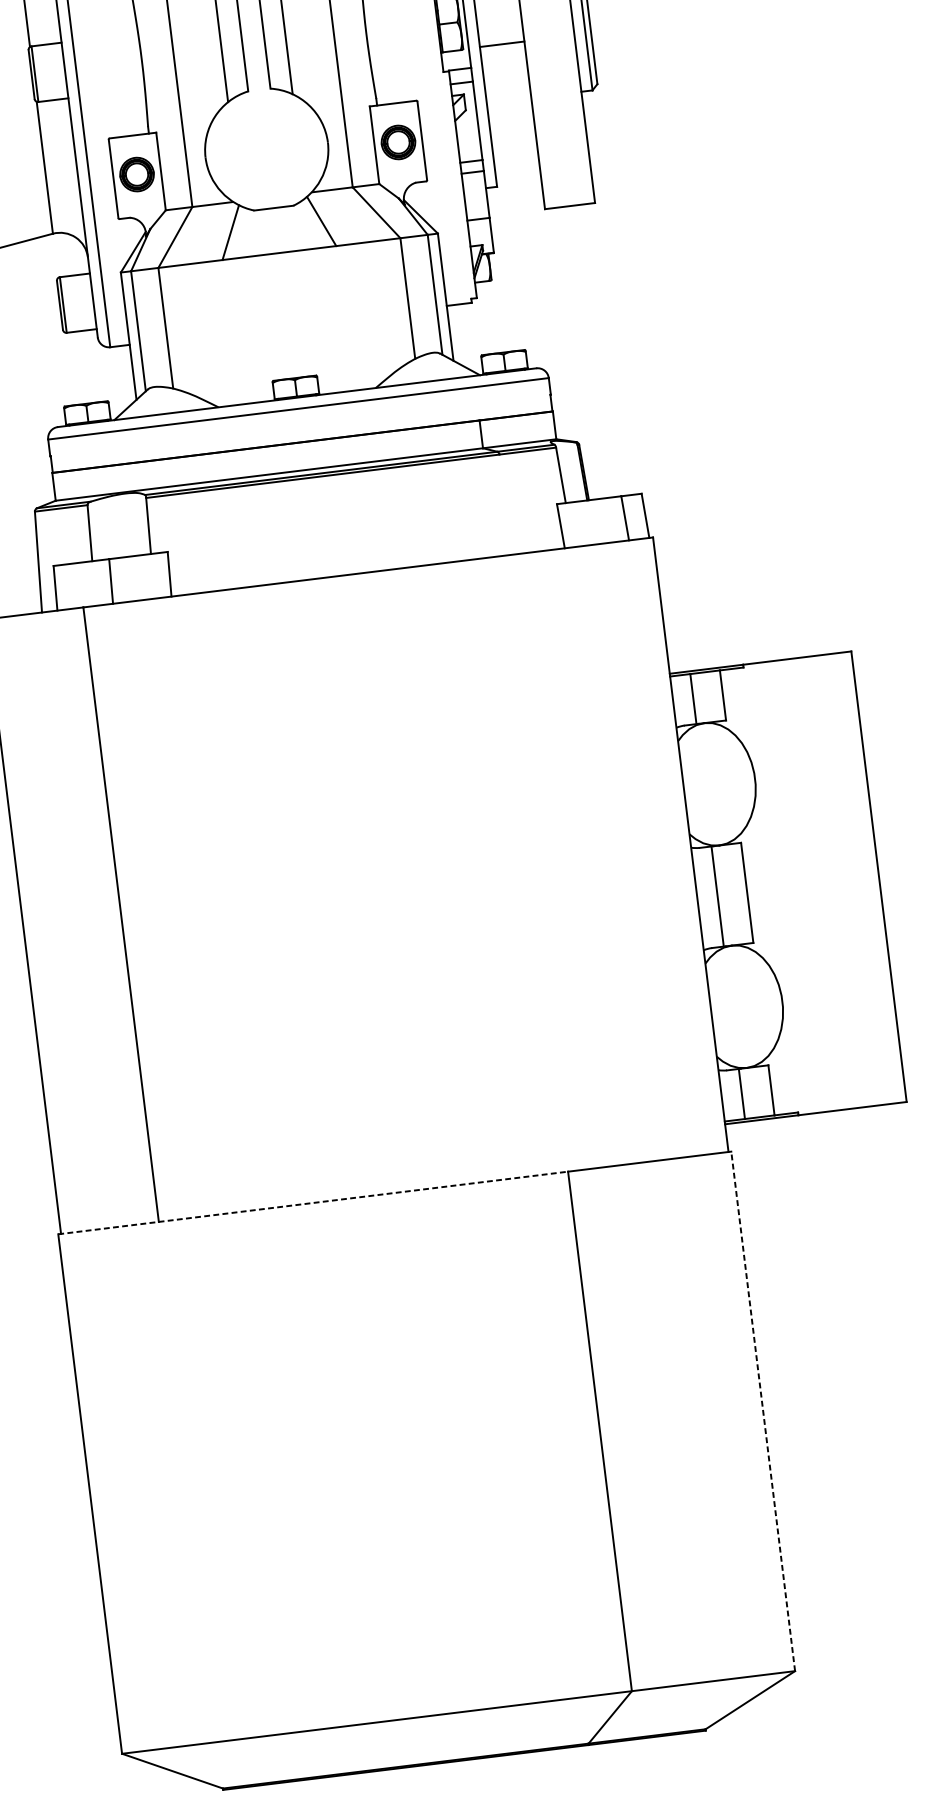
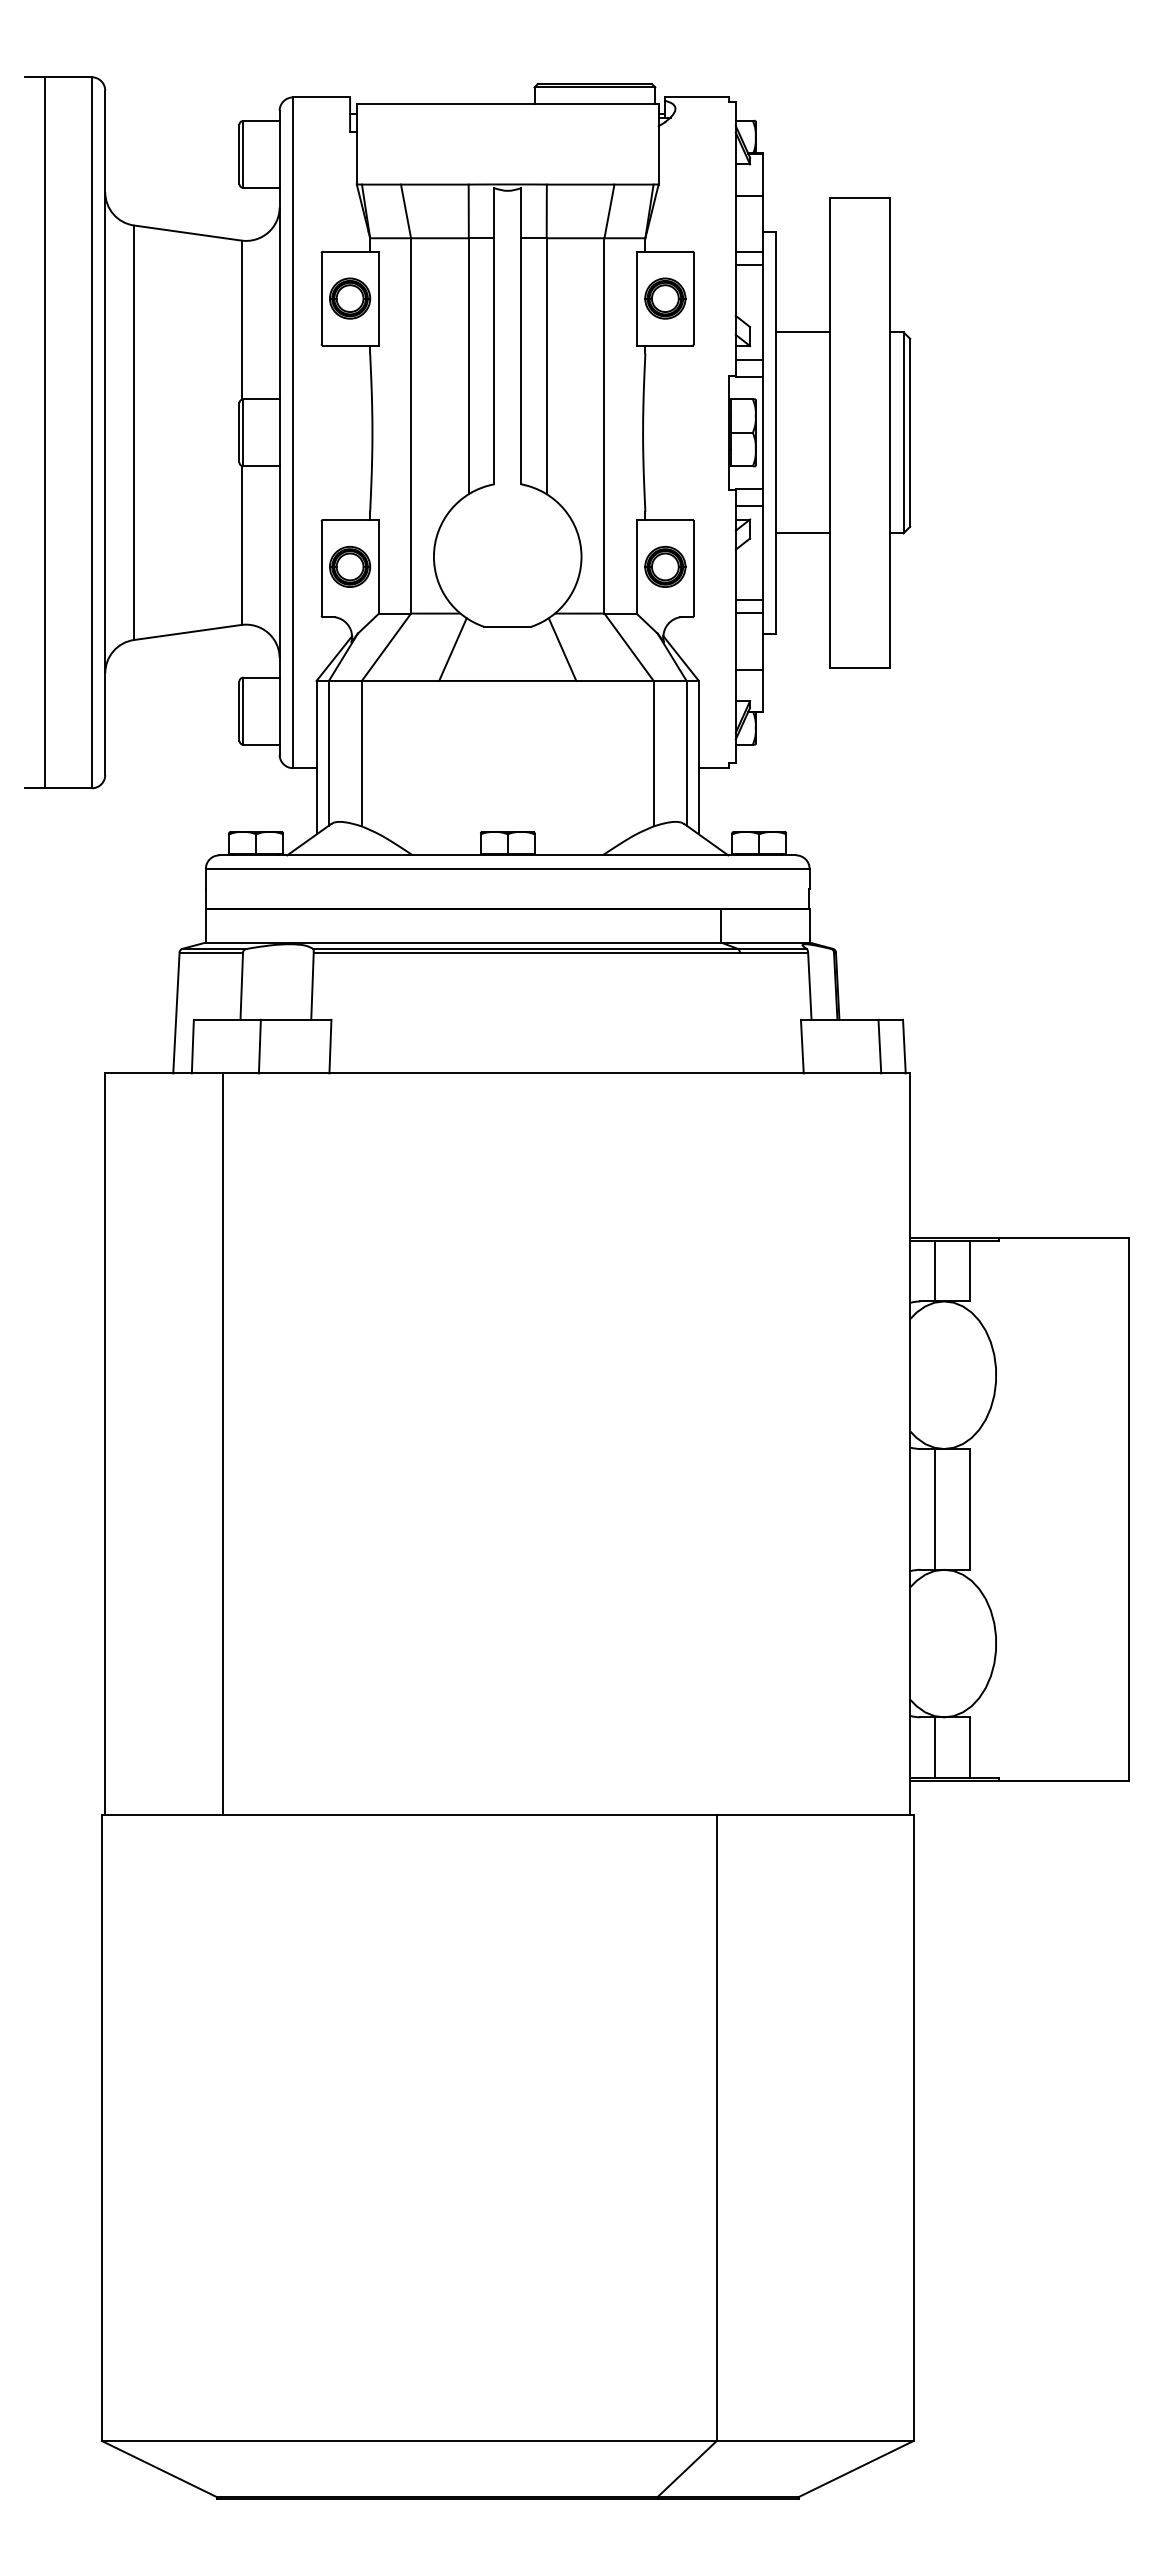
line: (501, 44) -> (802, 533), moved
line: (313, 1202) -> (409, 1814), dashed -> solid
line: (763, 1411) -> (913, 2127), dashed -> solid

